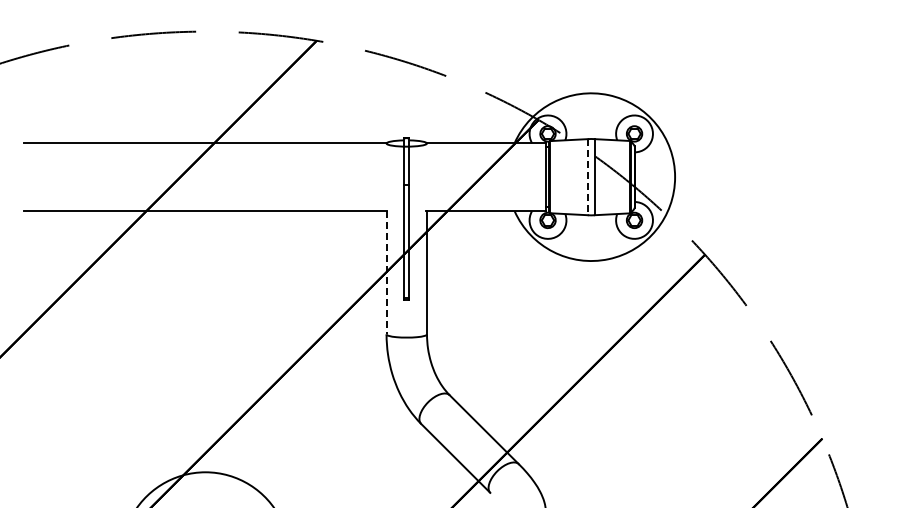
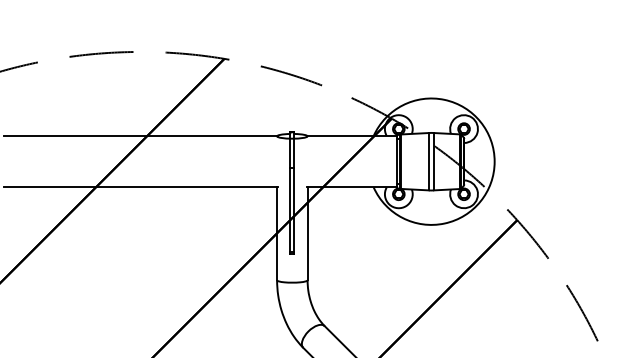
line: (587, 177) -> (428, 161), dashed -> solid
line: (386, 272) -> (277, 233), dashed -> solid

